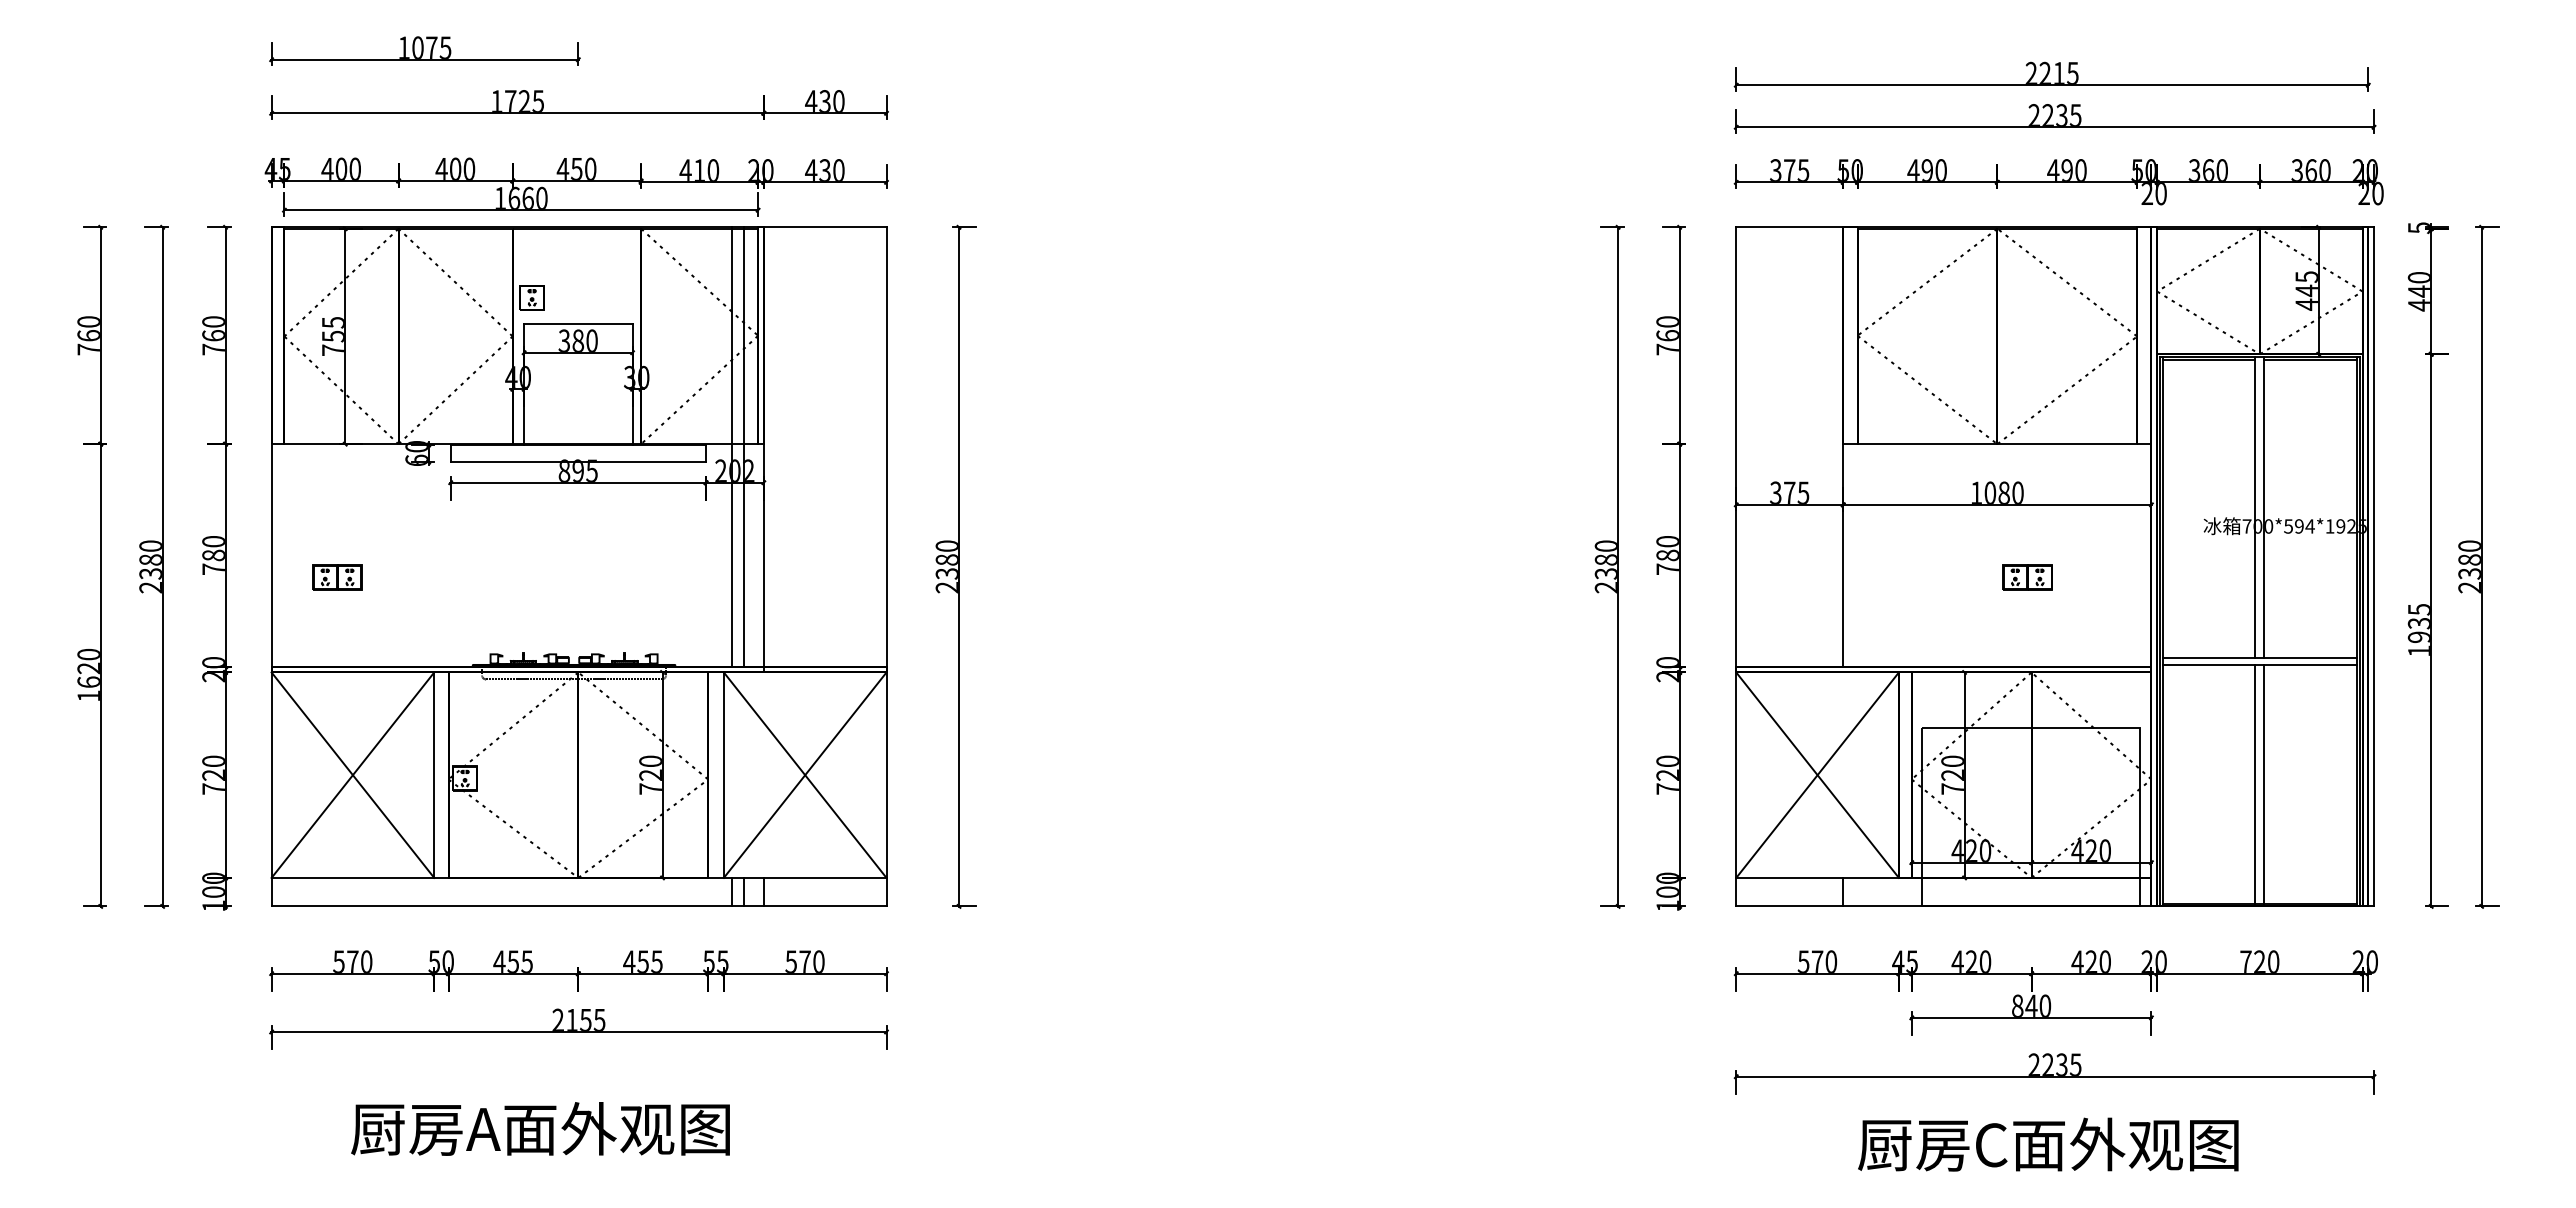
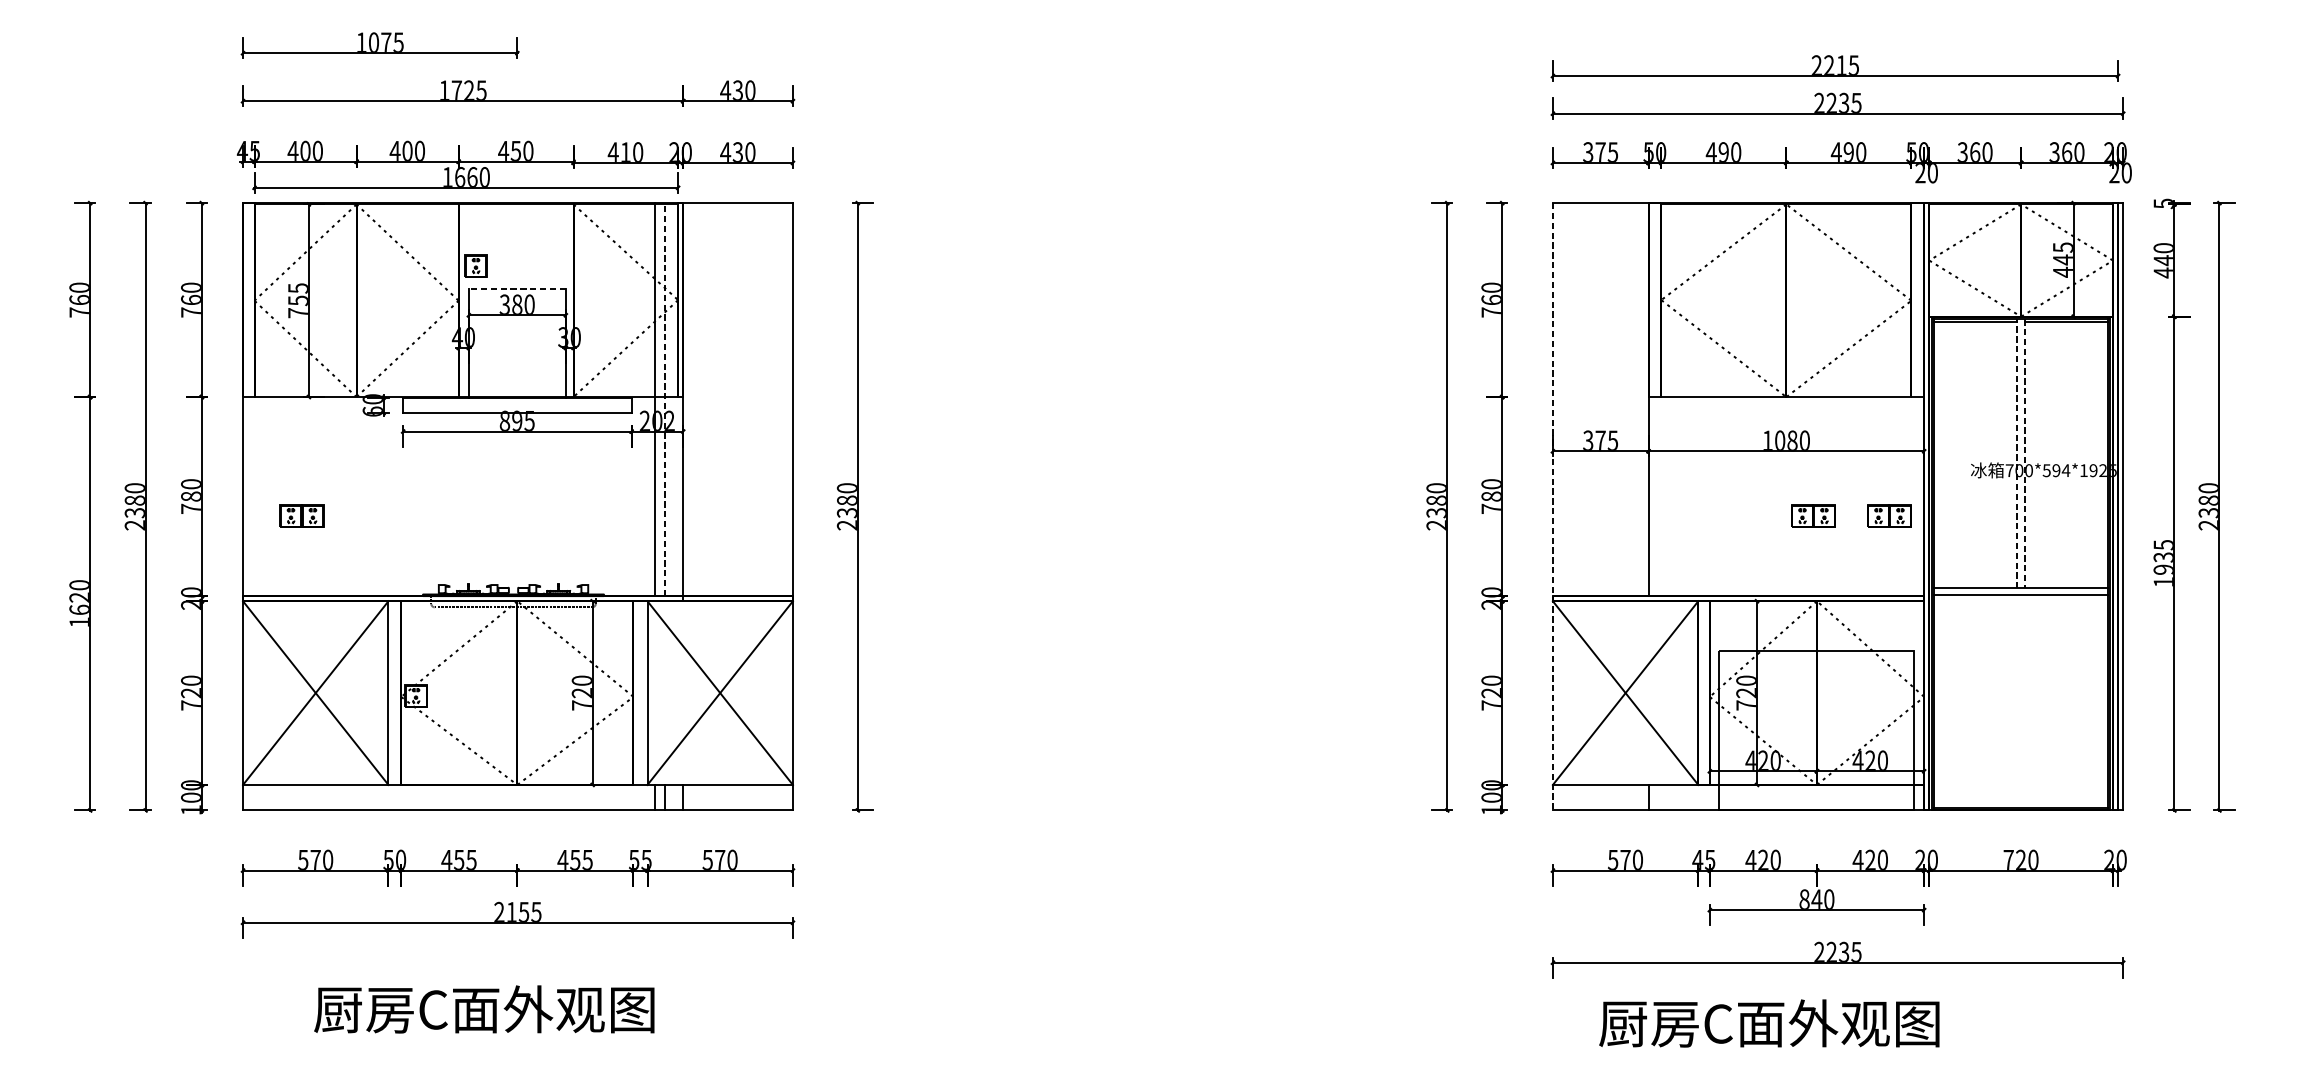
line: (577, 323) -> (516, 289), solid -> dashed
line: (743, 447) -> (665, 400), solid -> dashed
line: (2255, 507) -> (2017, 453), solid -> dashed
line: (2264, 507) -> (2025, 453), solid -> dashed
line: (1736, 566) -> (1553, 506), solid -> dashed
part: (2112, 577) -> (1889, 516), added
line: (2255, 784) -> (2017, 701), removed
line: (2264, 784) -> (2025, 701), removed
text: (598, 1128) -> (535, 1009), 厨房A面外观图 -> 厨房C面外观图
text: (2048, 1144) -> (1769, 1023), moved

